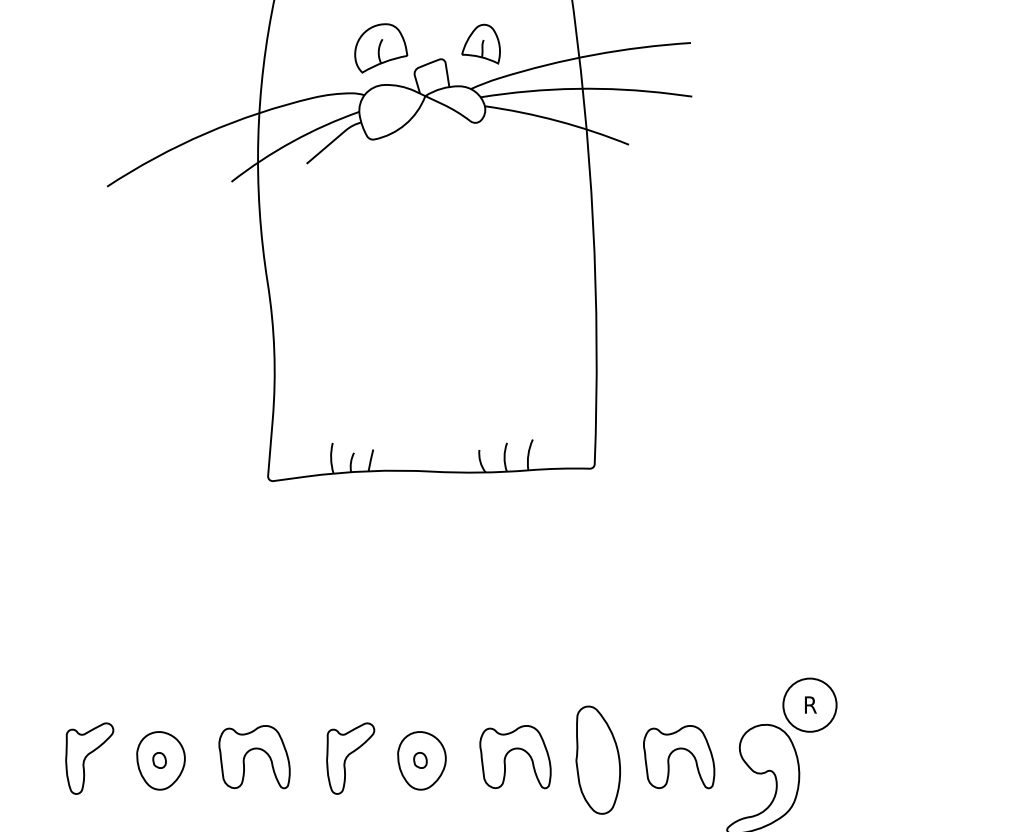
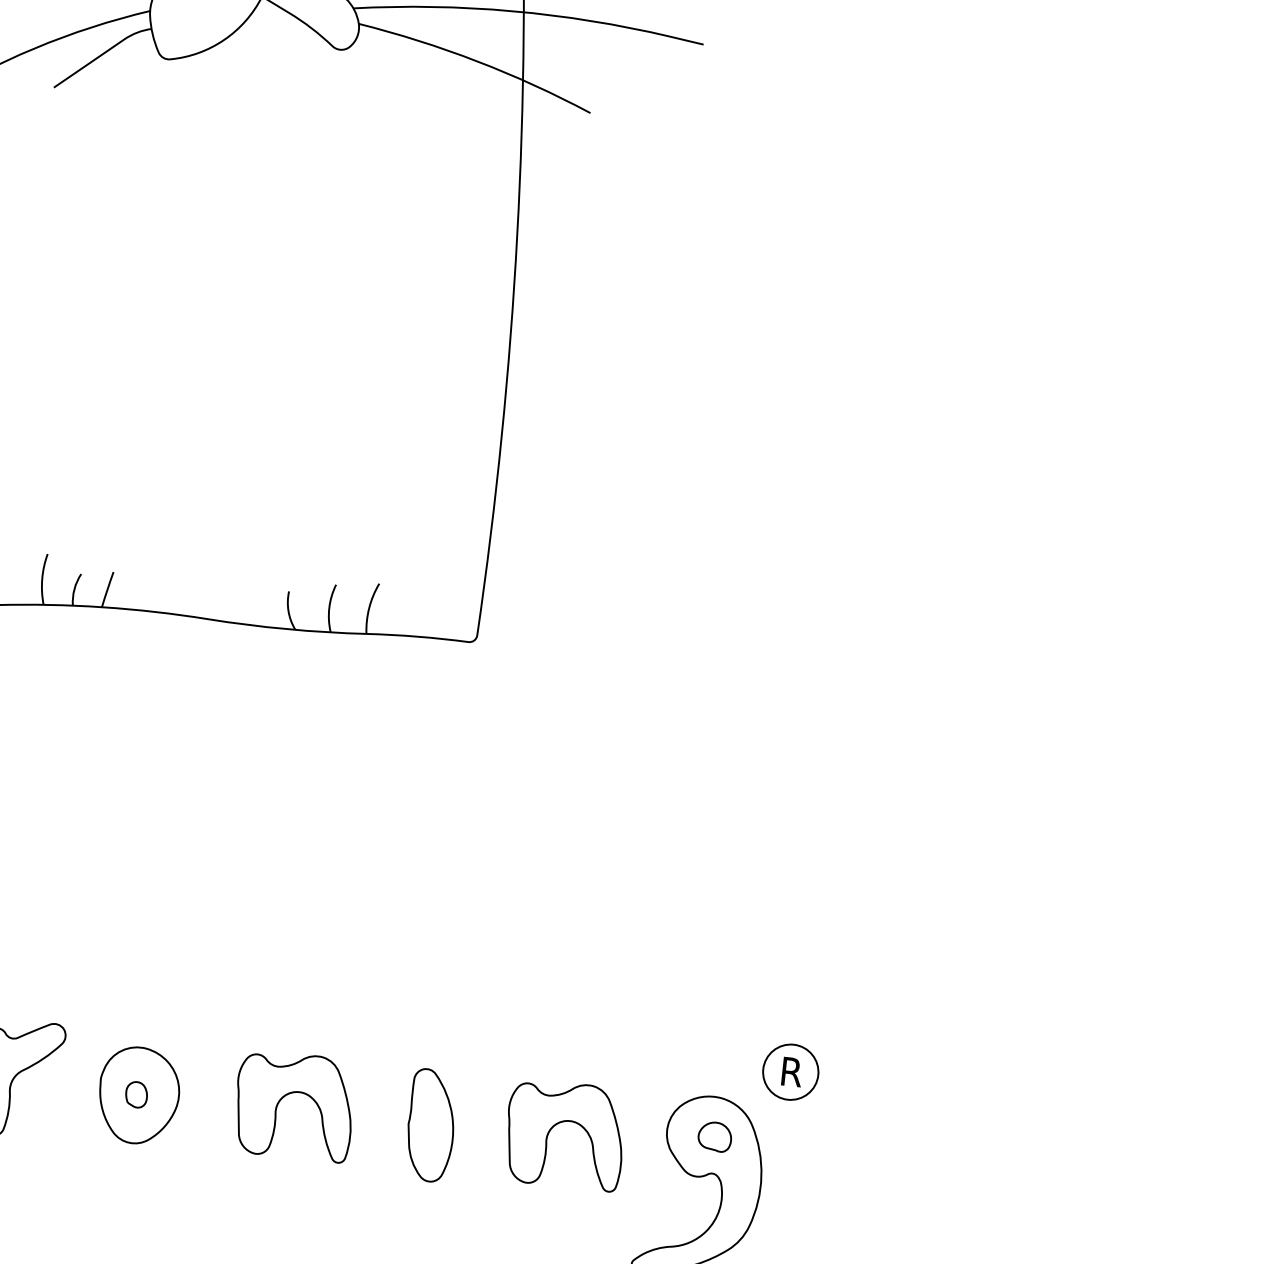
circle: (809, 704) -> (790, 1070), size x0.62
part: (768, 748) -> (714, 1136), added
part: (598, 759) -> (431, 1124), size x0.62

